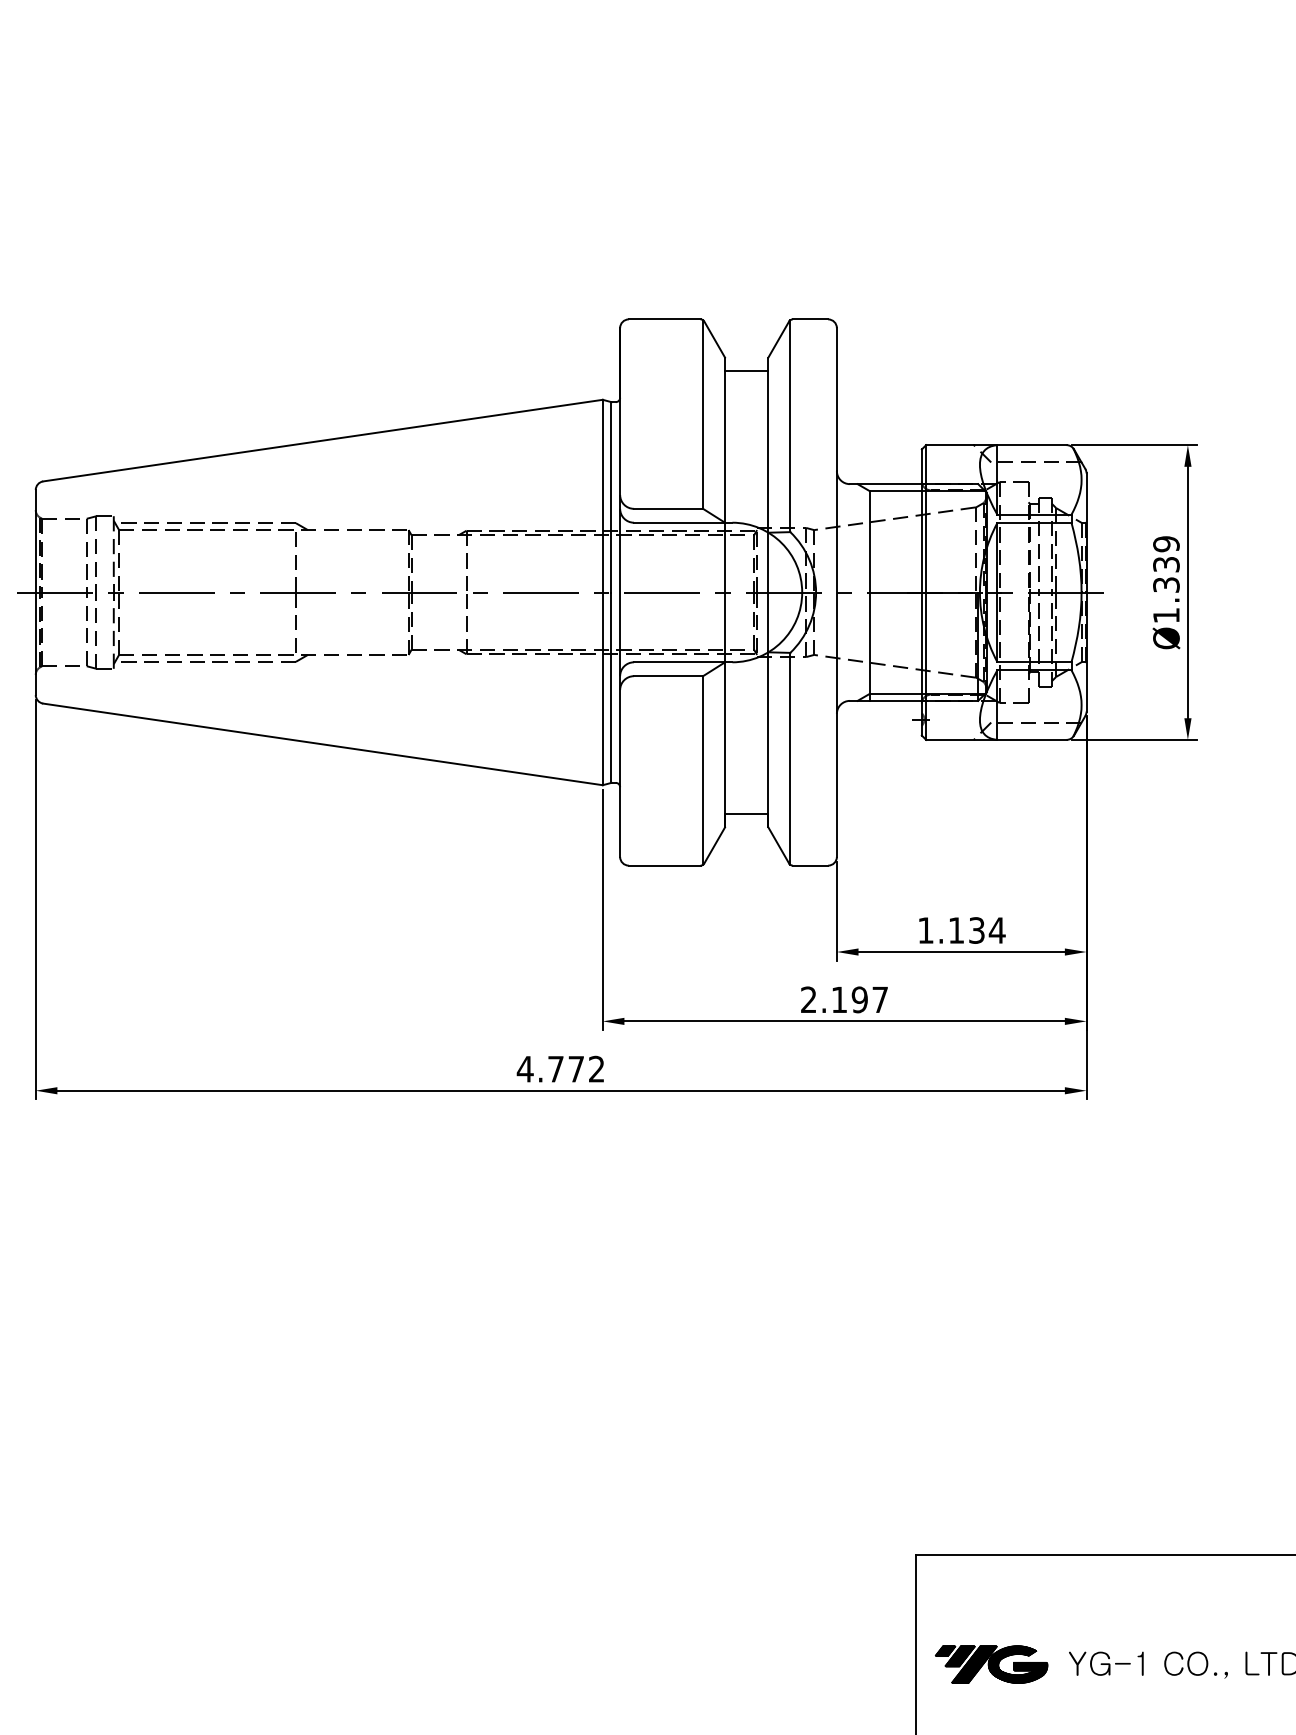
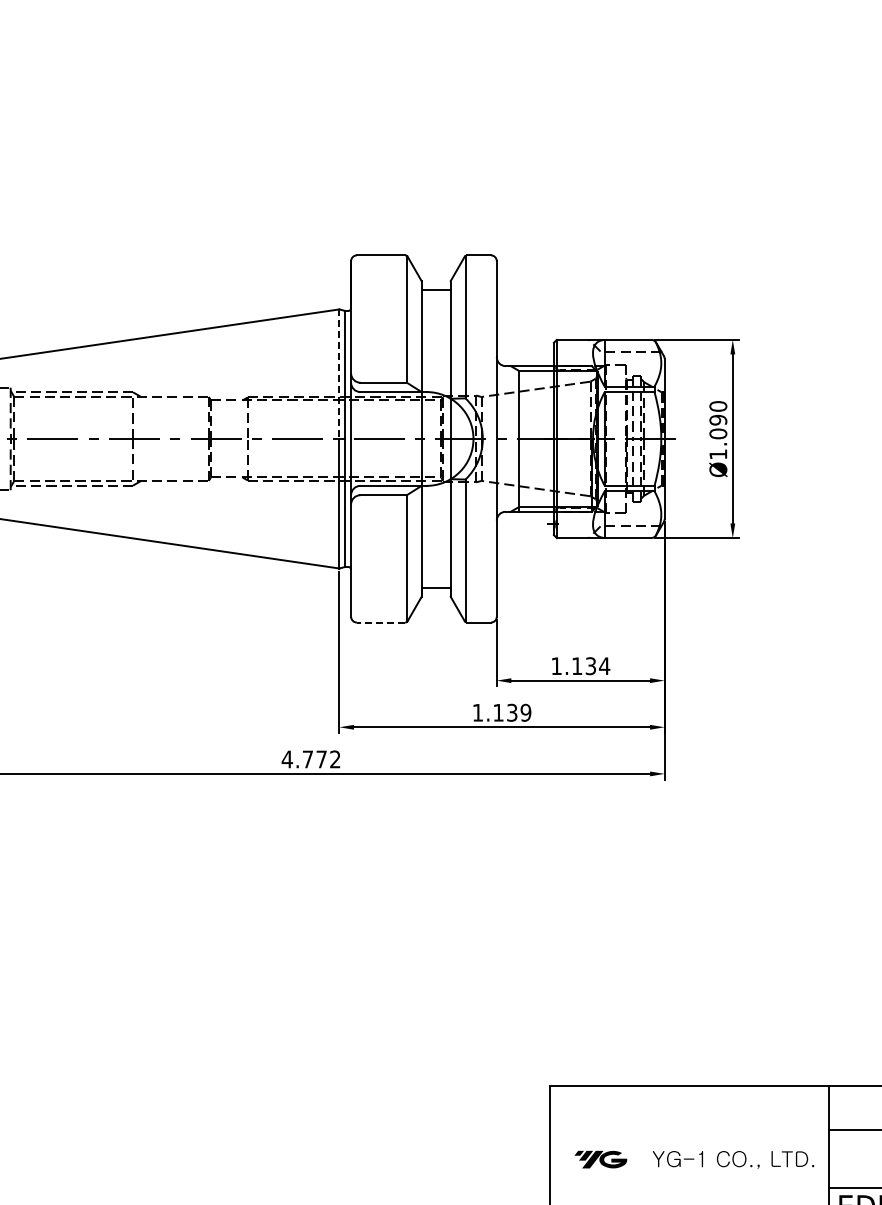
line: (602, 496) -> (339, 374), solid -> dashed
text: (1166, 565) -> (718, 420), Ø1.339 -> Ø1.090
line: (663, 865) -> (380, 622), solid -> dashed
text: (843, 999) -> (501, 712), 2.197 -> 1.139
part: (991, 1664) -> (600, 1159), size x0.7

